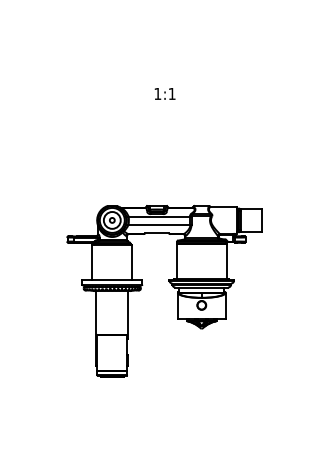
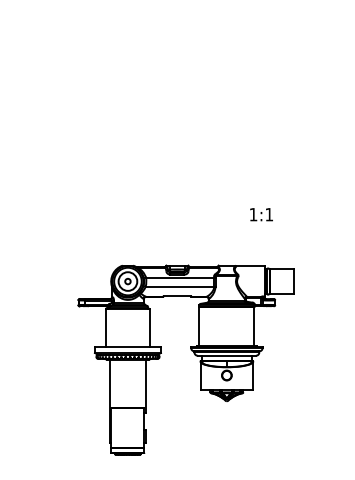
text: (164, 93) -> (260, 214), moved

